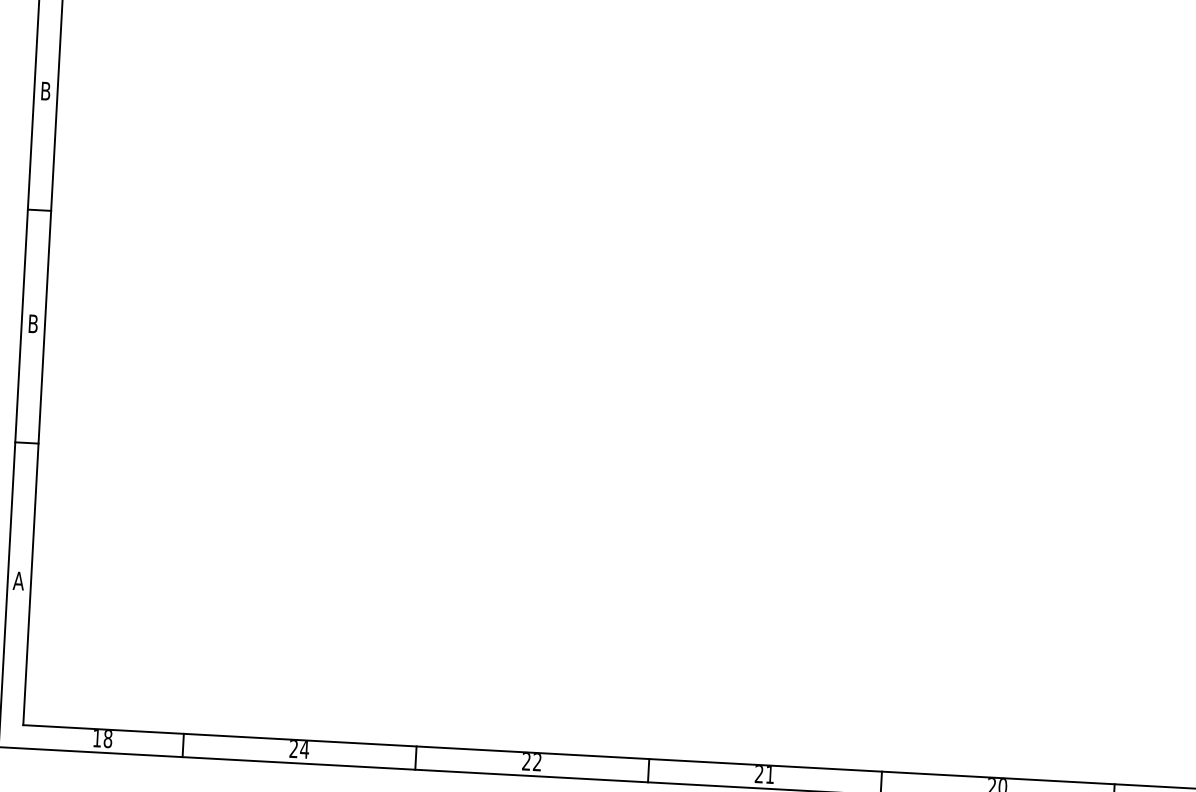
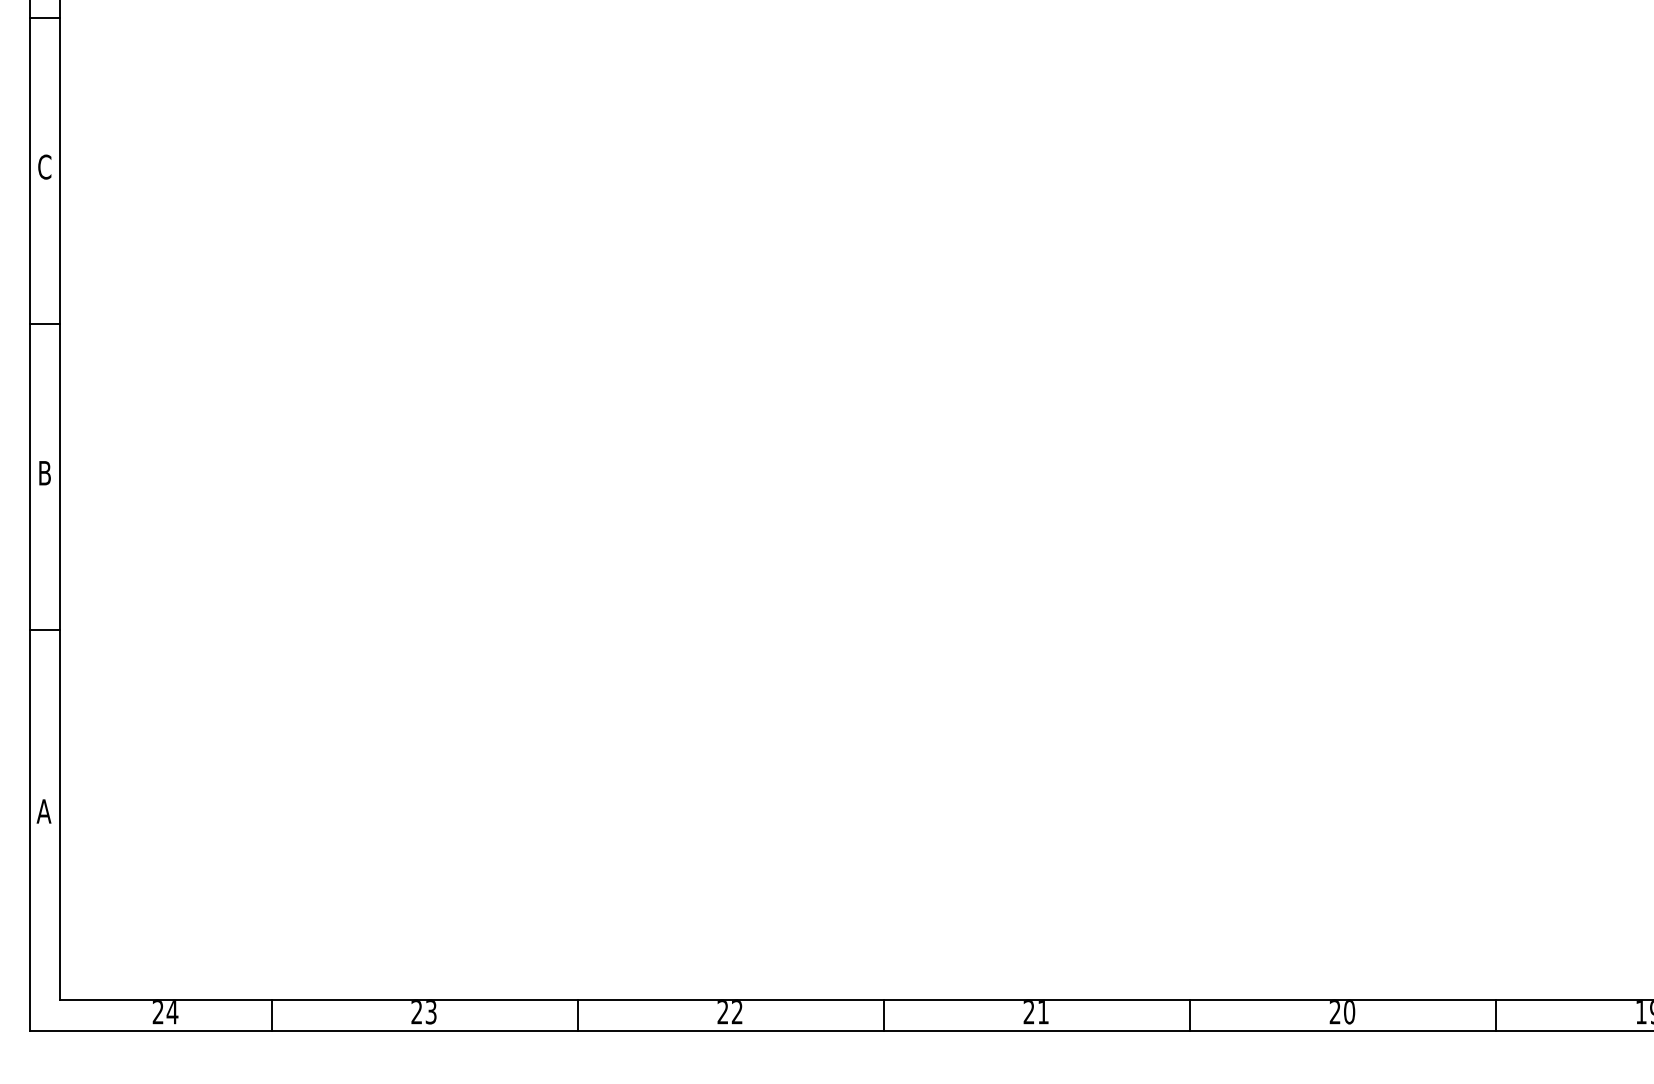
text: (45, 90) -> (44, 166), B -> C
text: (102, 738) -> (165, 1012), 18 -> 24
text: (304, 749) -> (431, 1012), 24 -> 23

